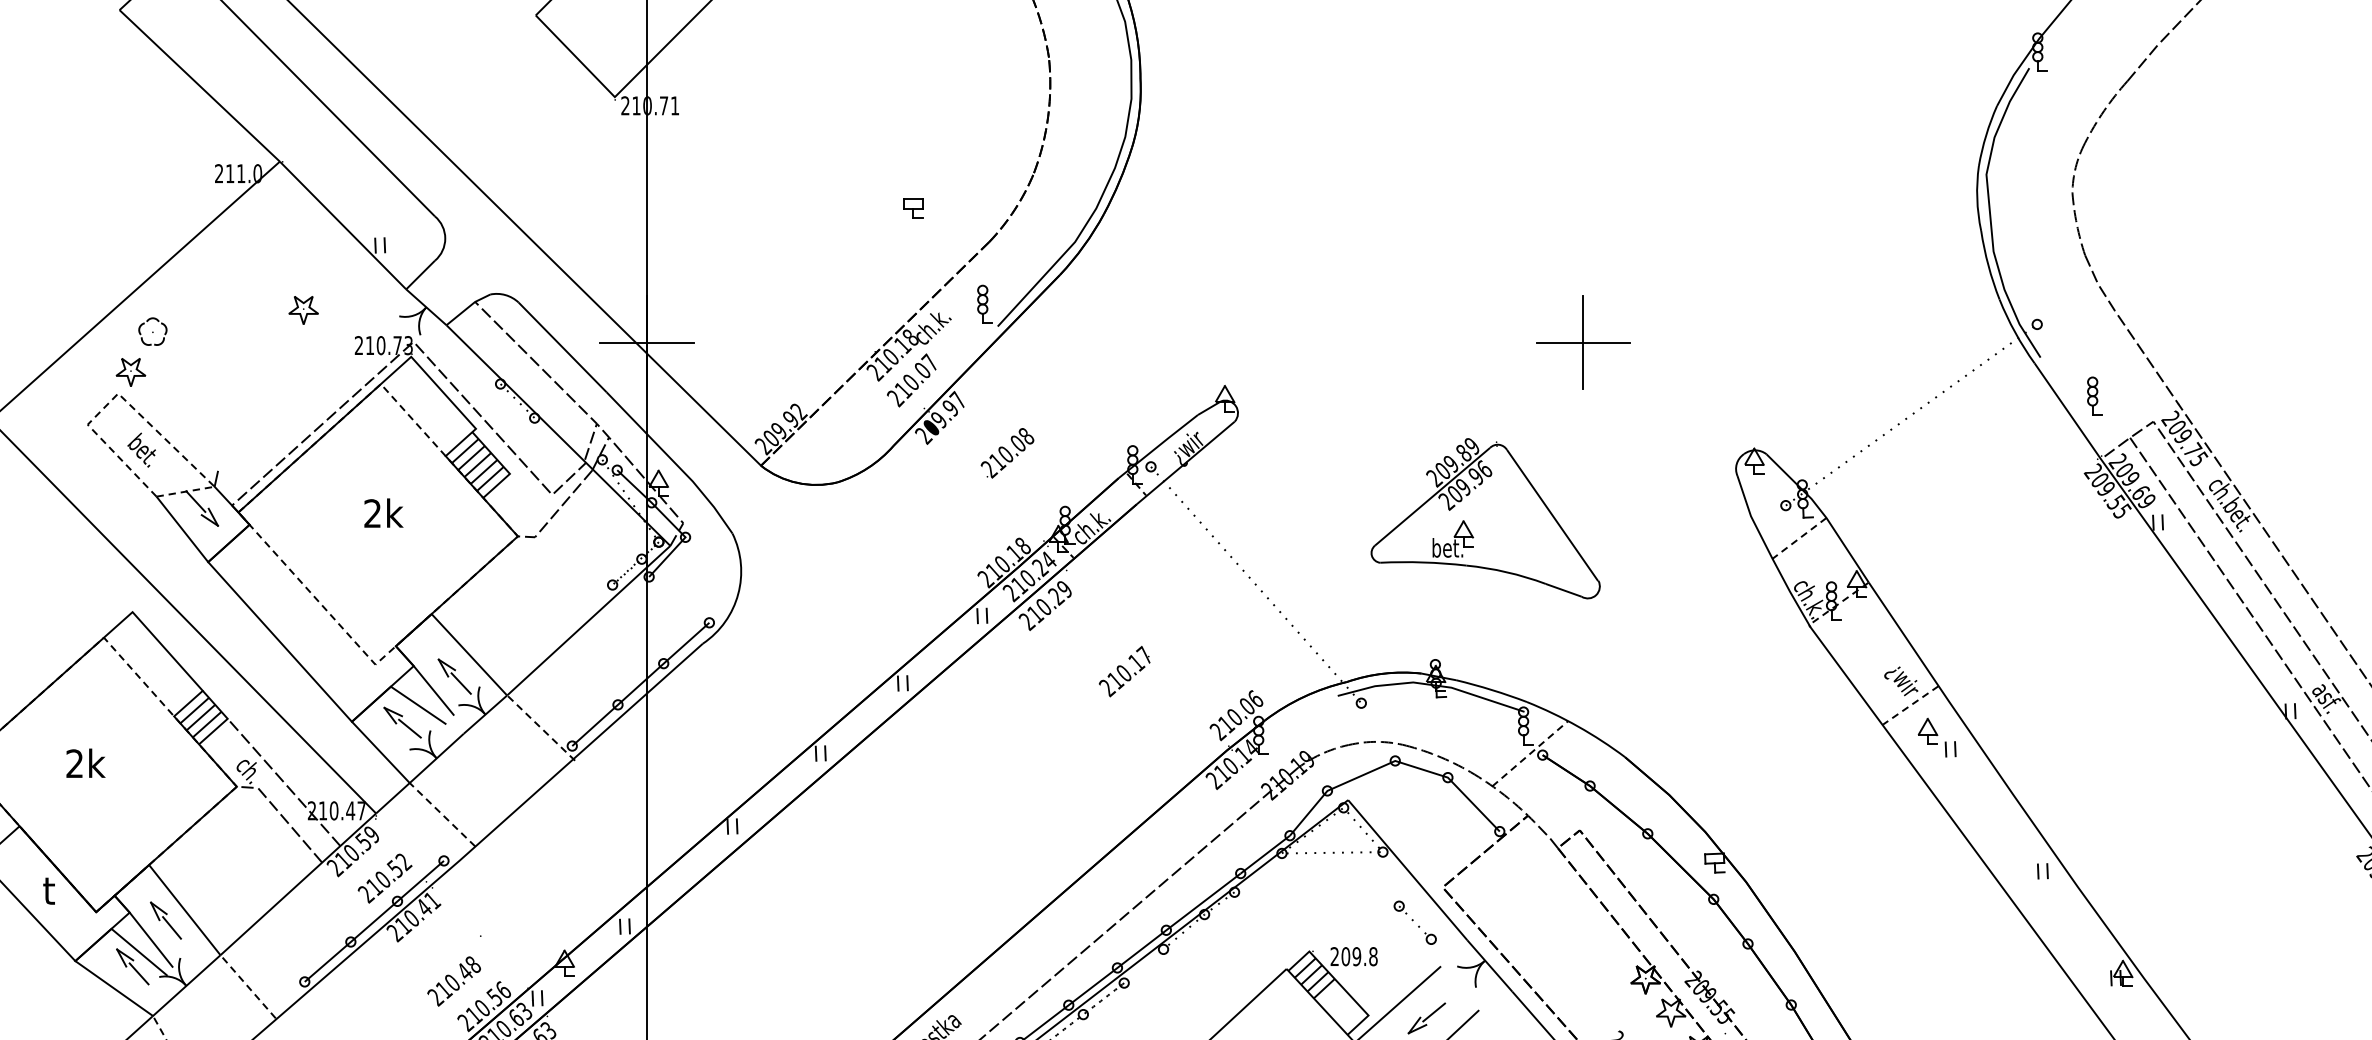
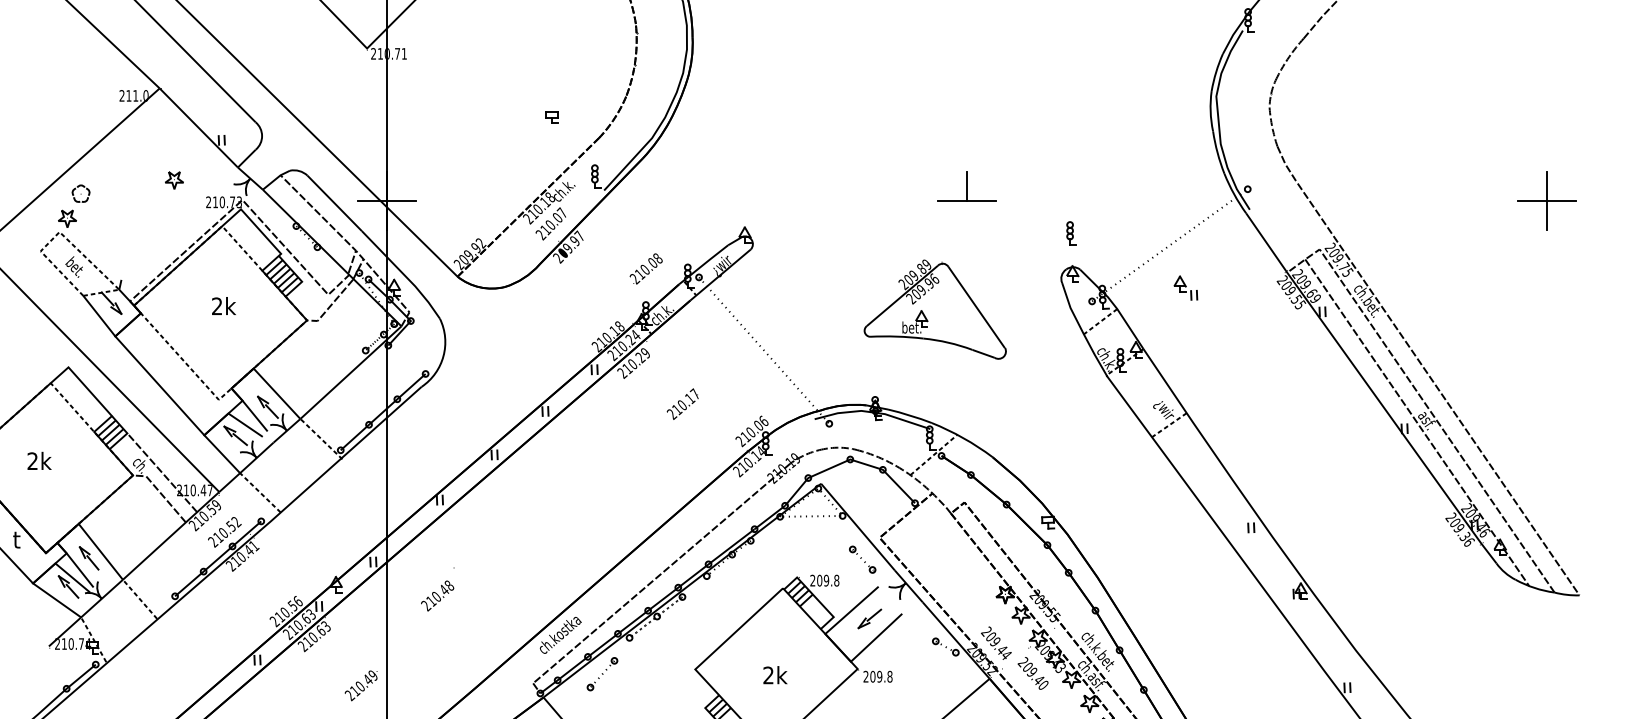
line: (1582, 365) -> (966, 214), removed
part: (2094, 395) -> (1071, 233), moved
text: (1006, 452) -> (645, 268), moved
part: (1484, 518) -> (934, 309), moved
part: (1936, 736) -> (1185, 287), moved
text: (453, 970) -> (437, 589), moved

